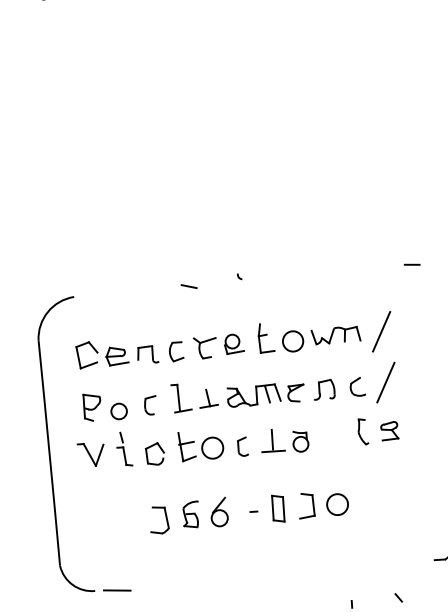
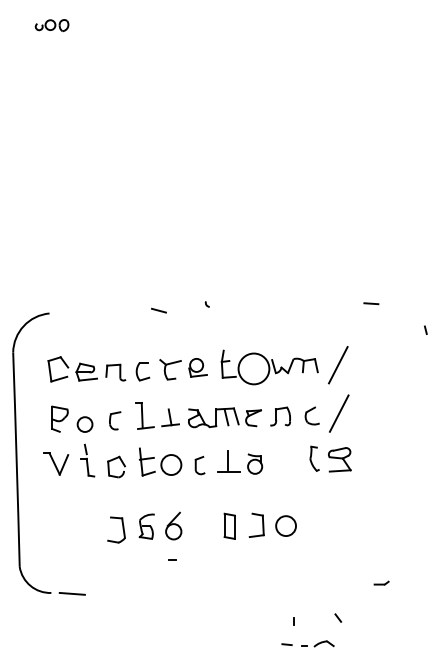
circle: (292, 340) -> (253, 368), size x1.6
part: (389, 430) -> (339, 459), size x1.4
line: (253, 511) -> (172, 559), moved

